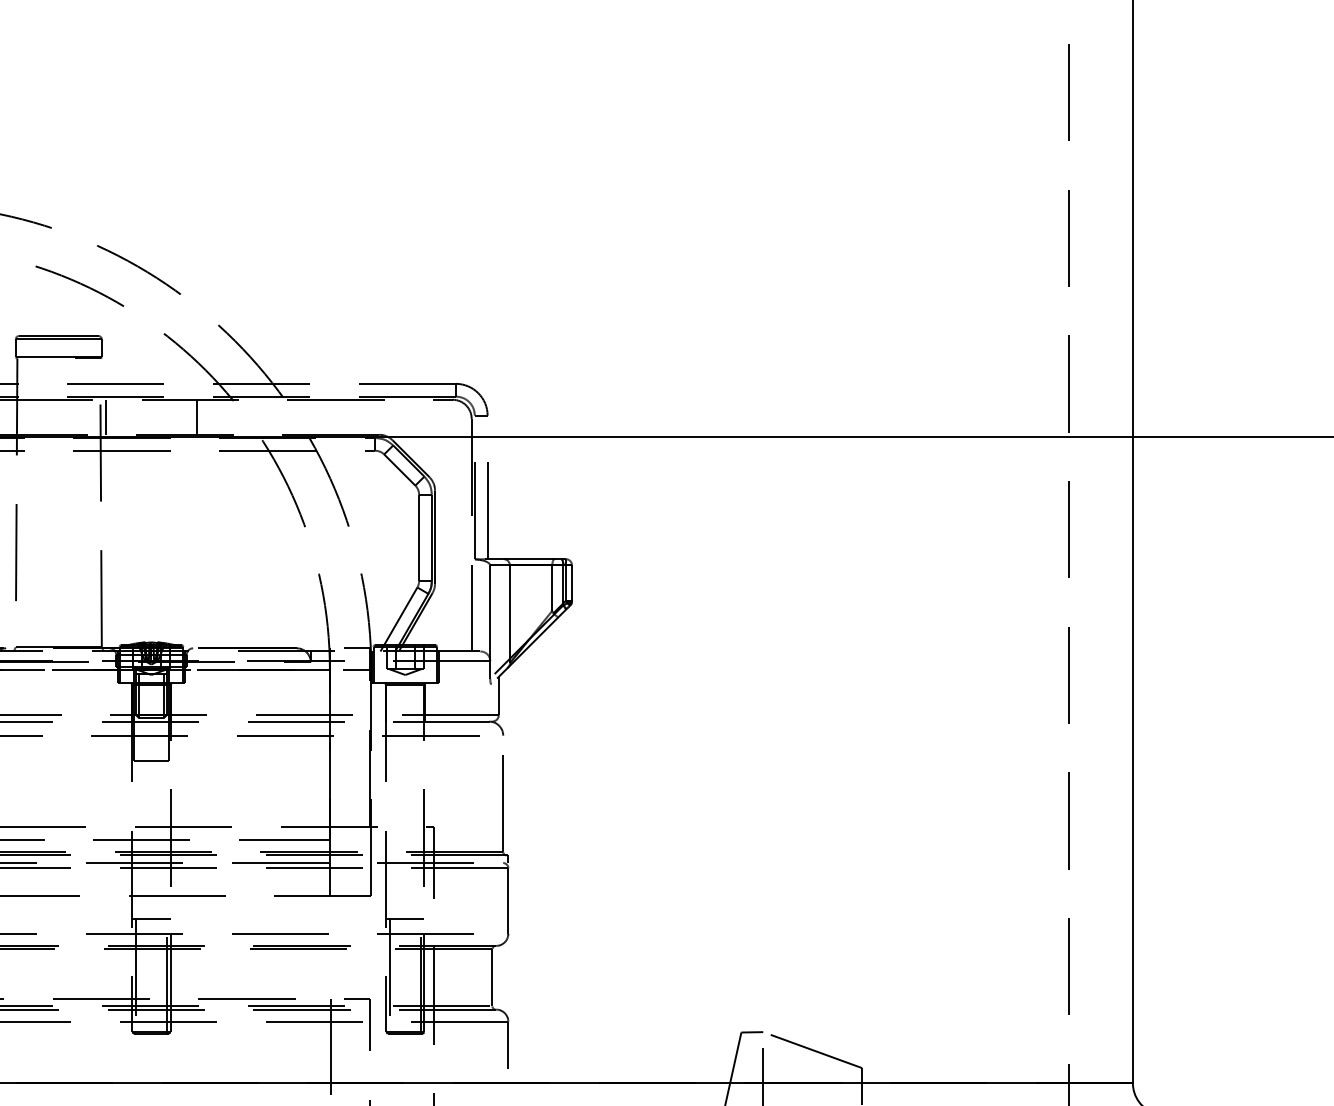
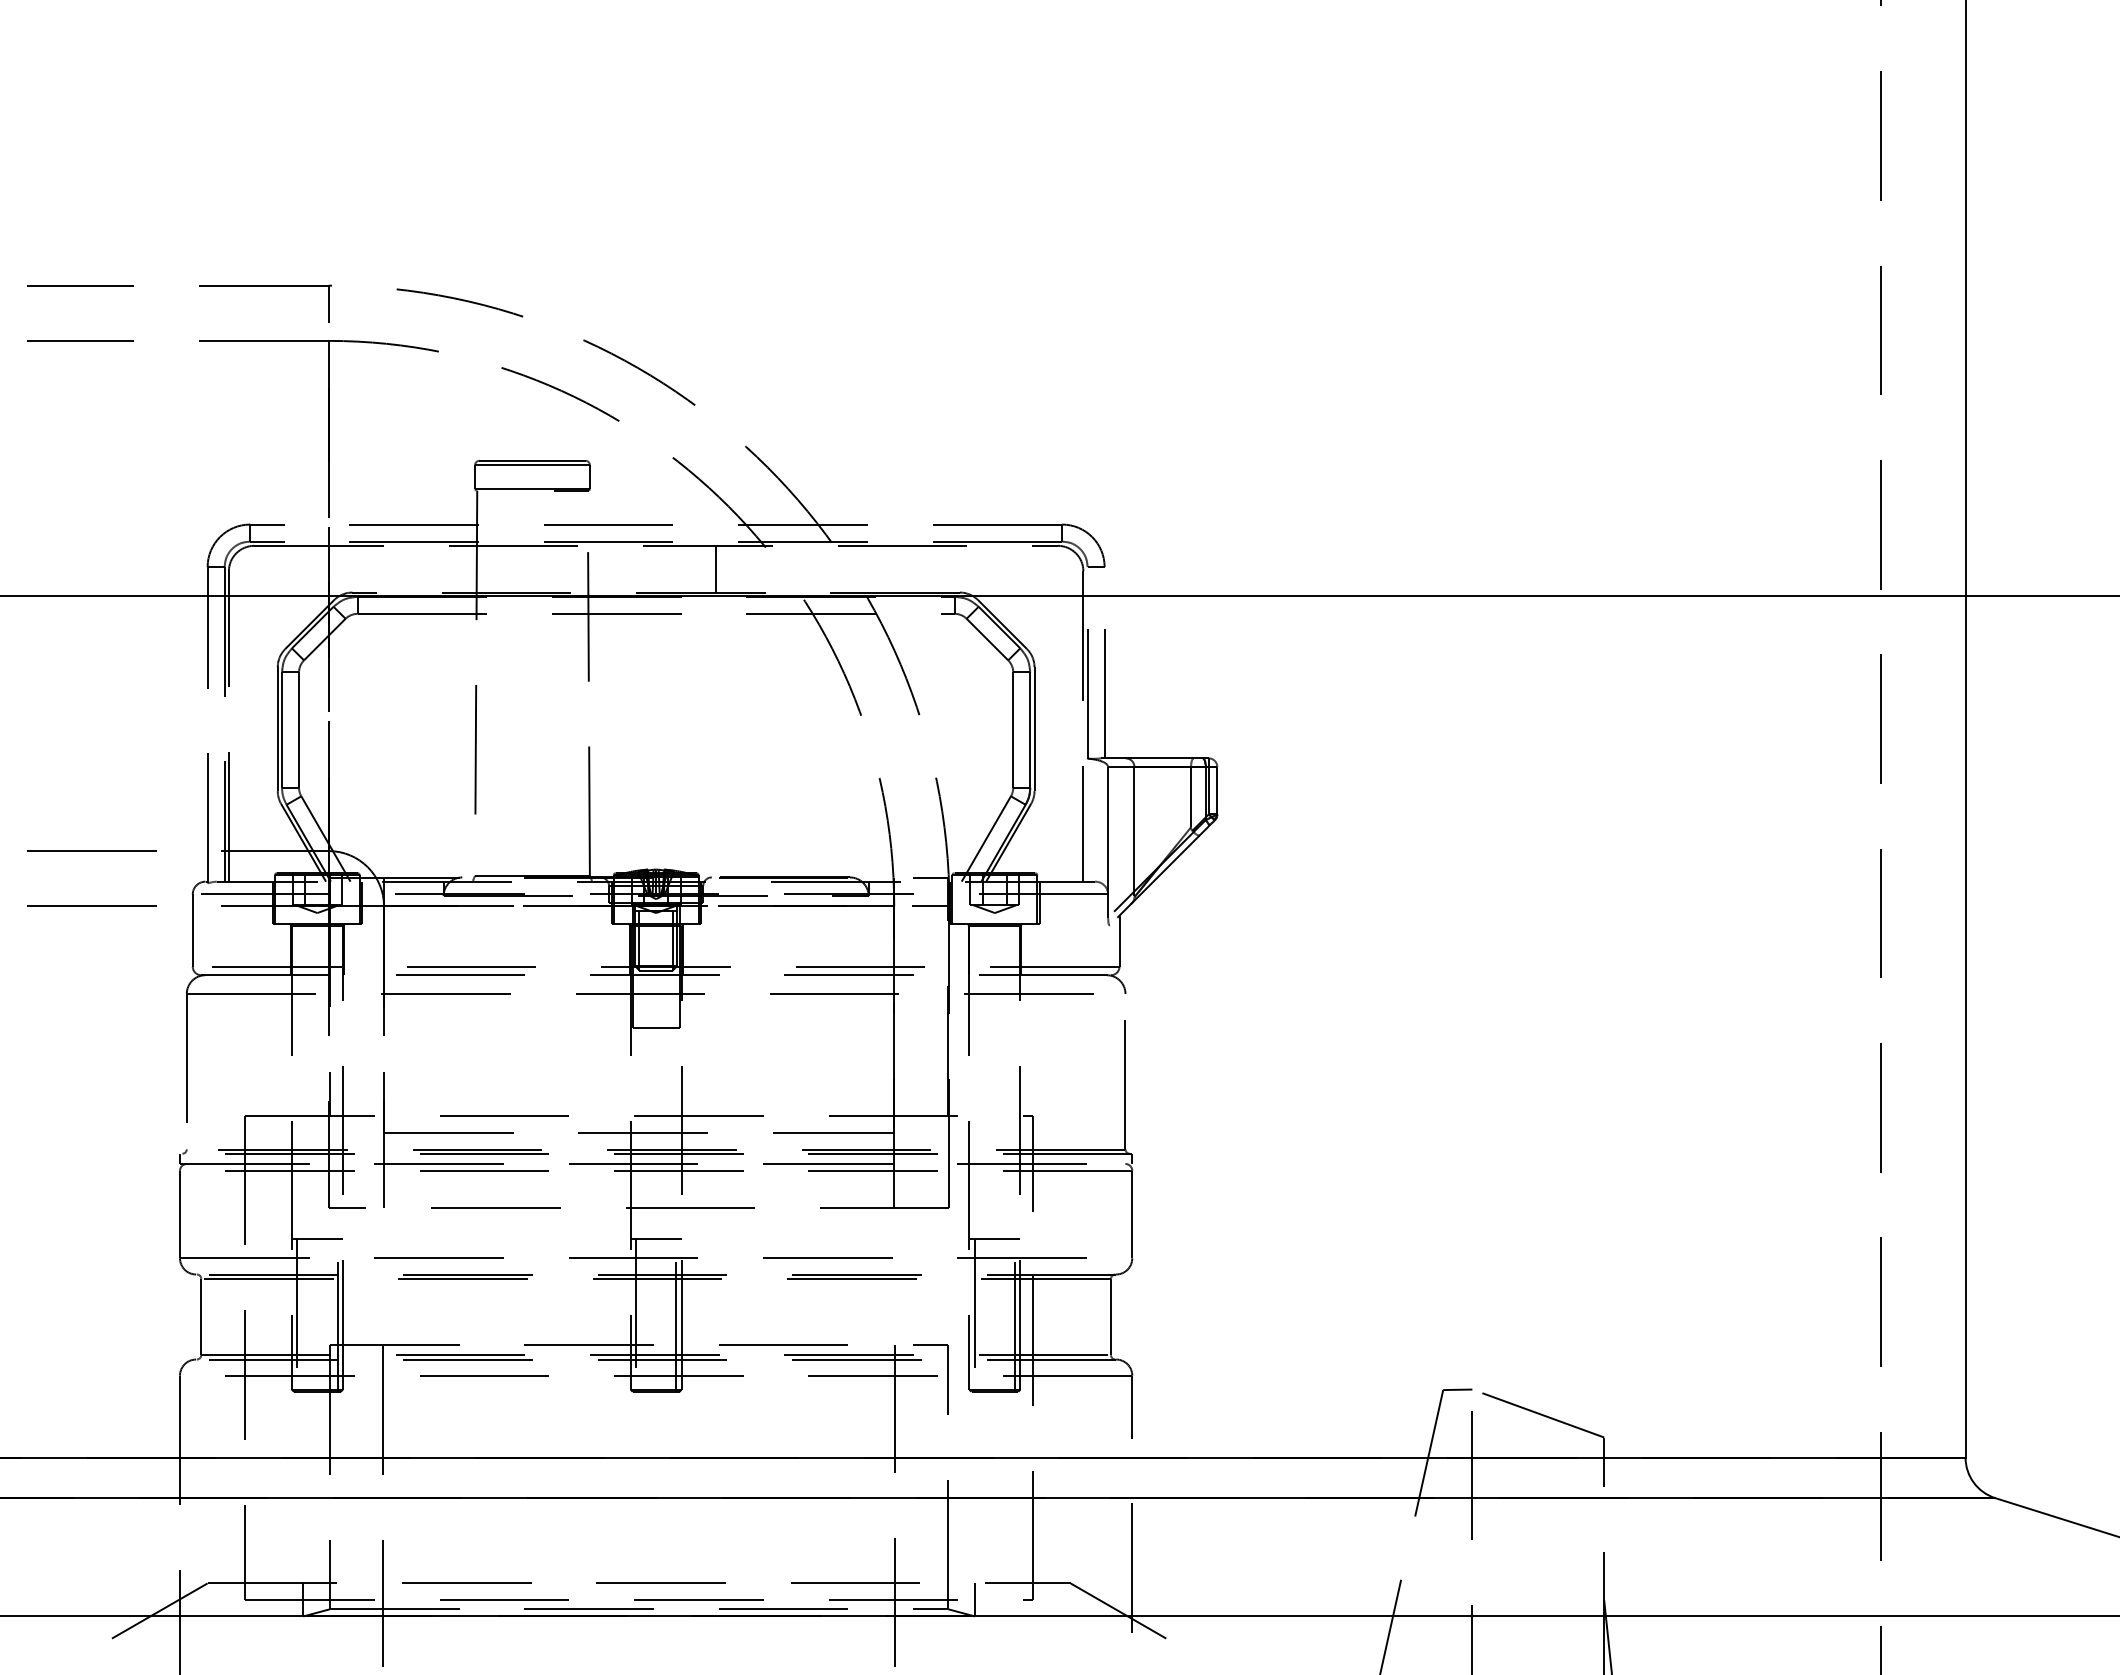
line: (106, 416) -> (595, 568), removed

